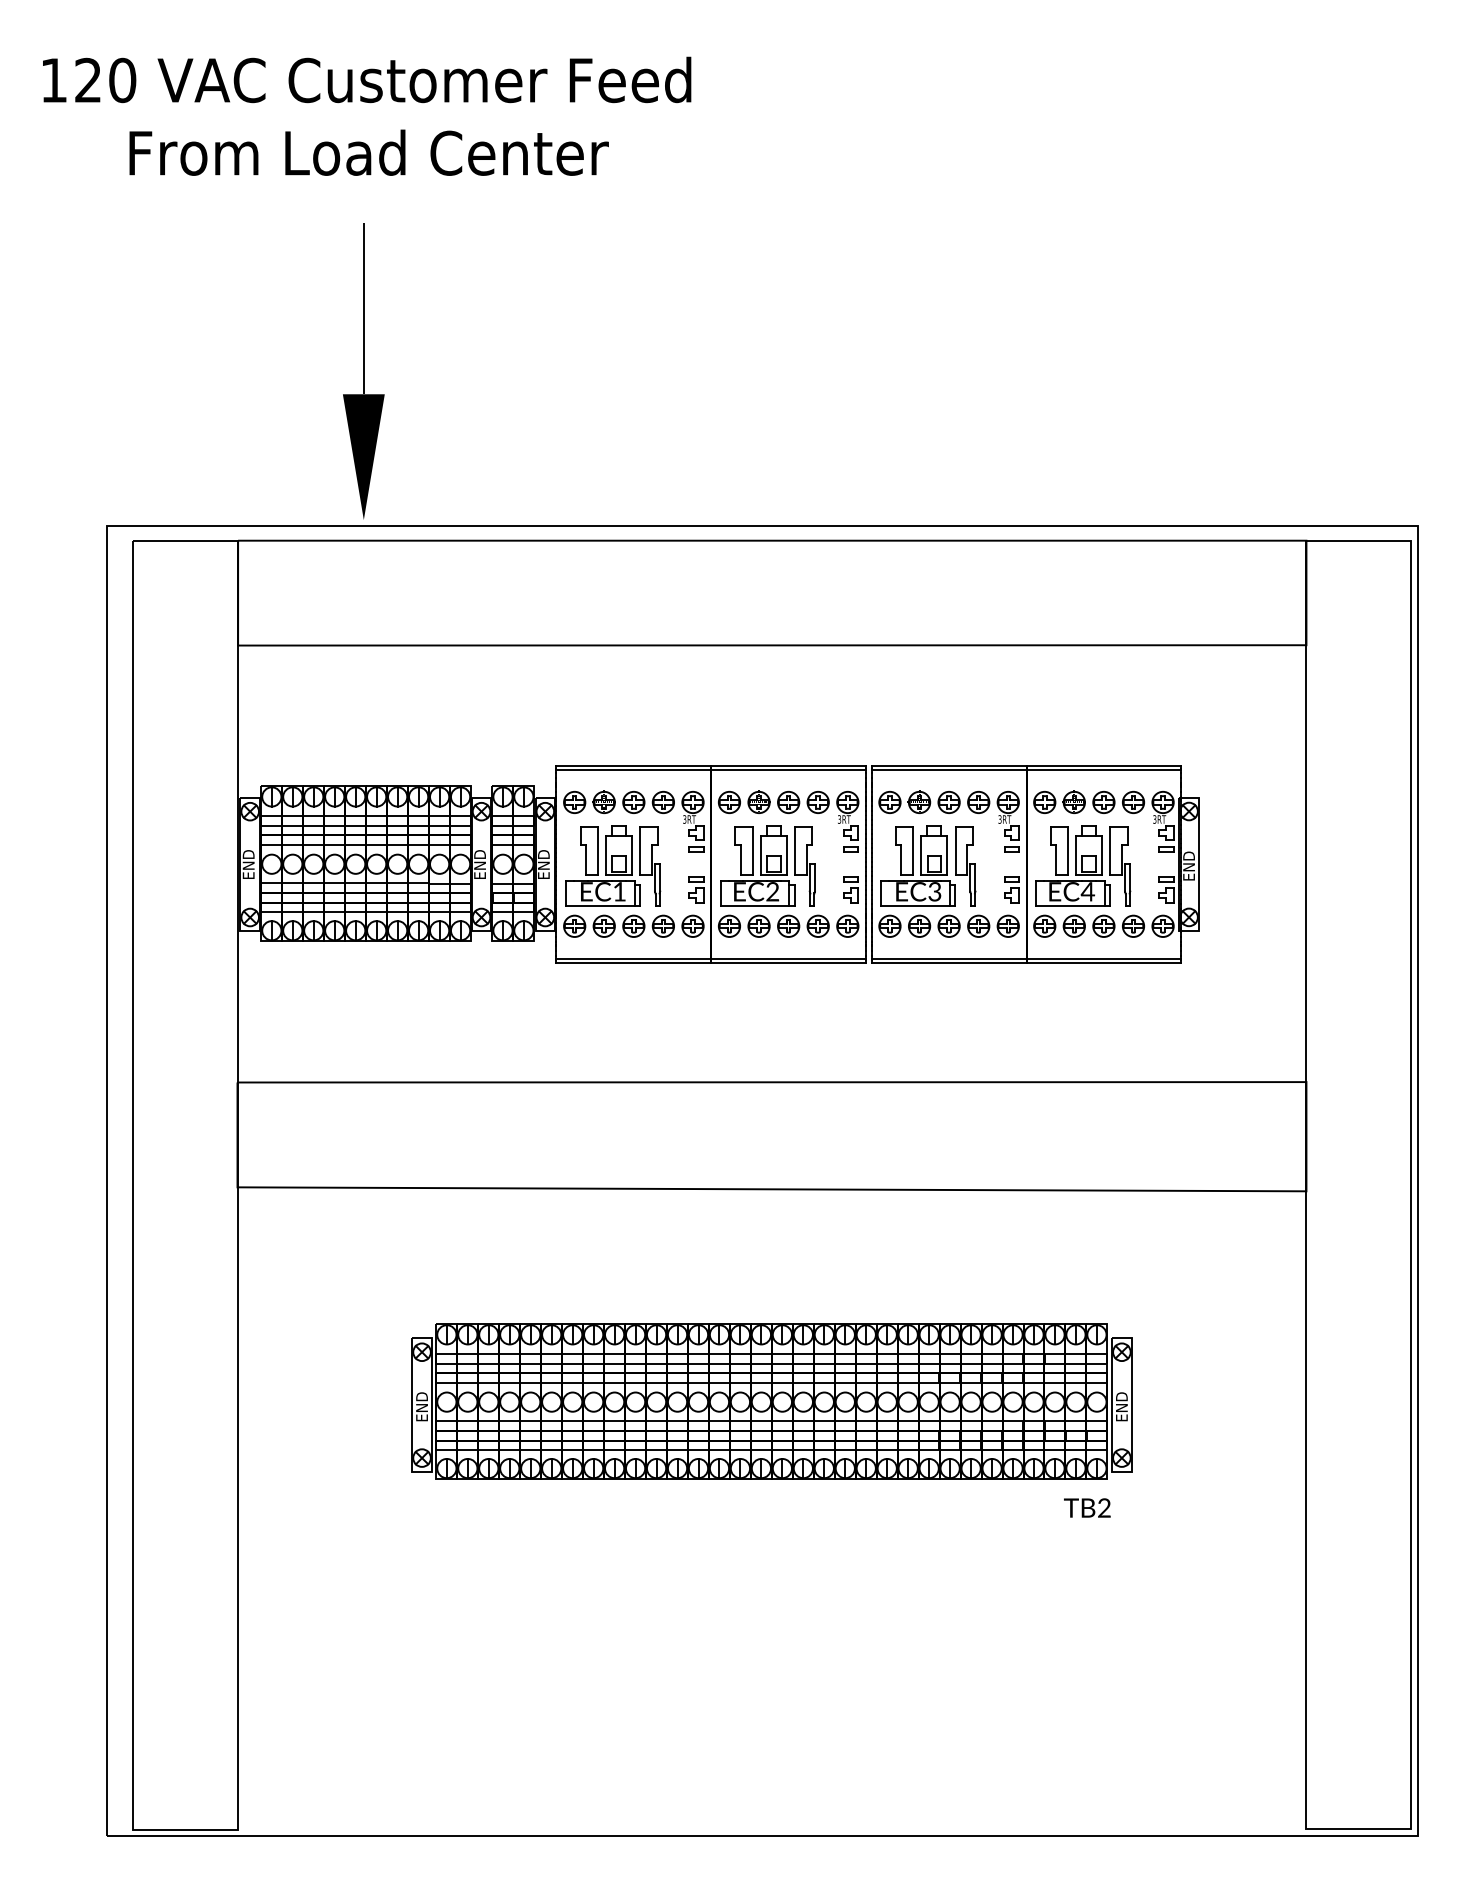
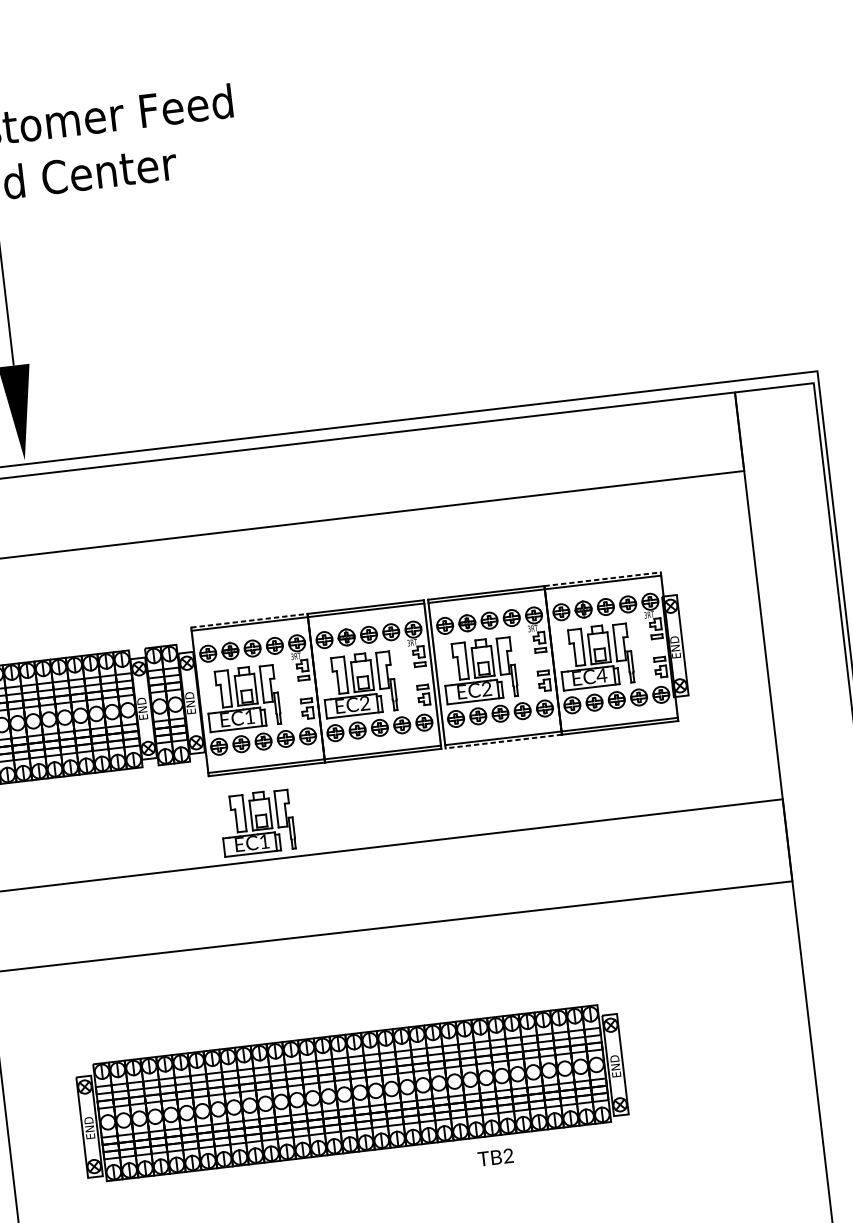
line: (634, 765) -> (249, 620), solid -> dashed
line: (1104, 765) -> (603, 579), solid -> dashed
text: (934, 894) -> (486, 691), EC3 -> EC2
line: (948, 963) -> (503, 741), solid -> dashed
part: (613, 1031) -> (257, 822), added
part: (771, 1401) -> (351, 1093), moved
text: (1087, 1507) -> (495, 1157), moved

